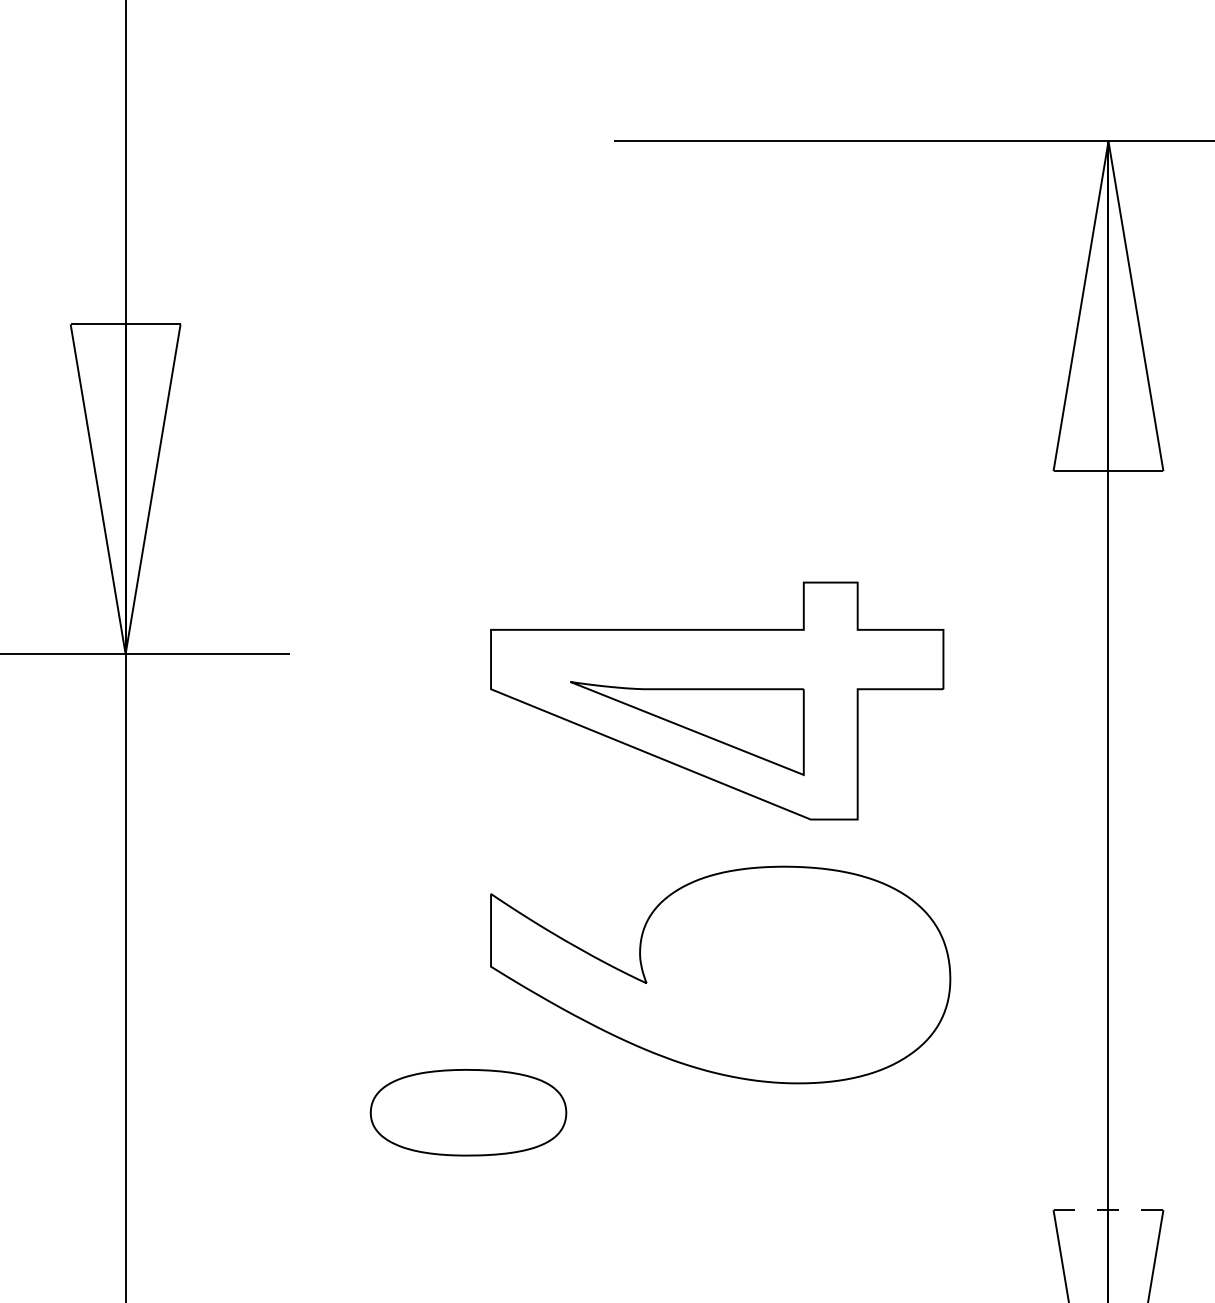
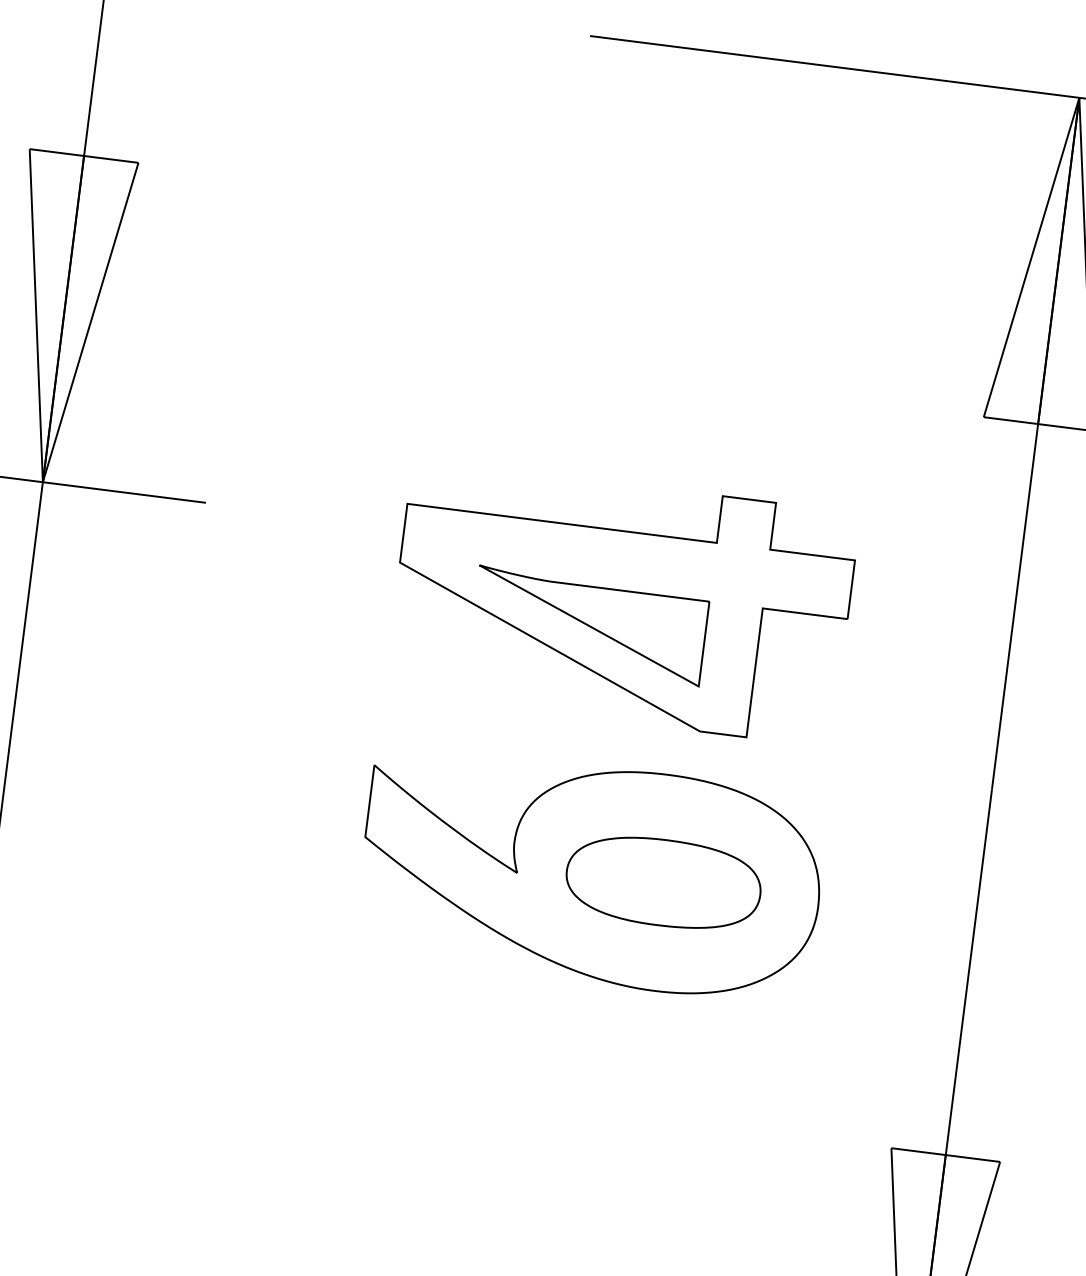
part: (468, 1112) -> (663, 882), moved
line: (1108, 1210) -> (945, 1155), dashed -> solid

